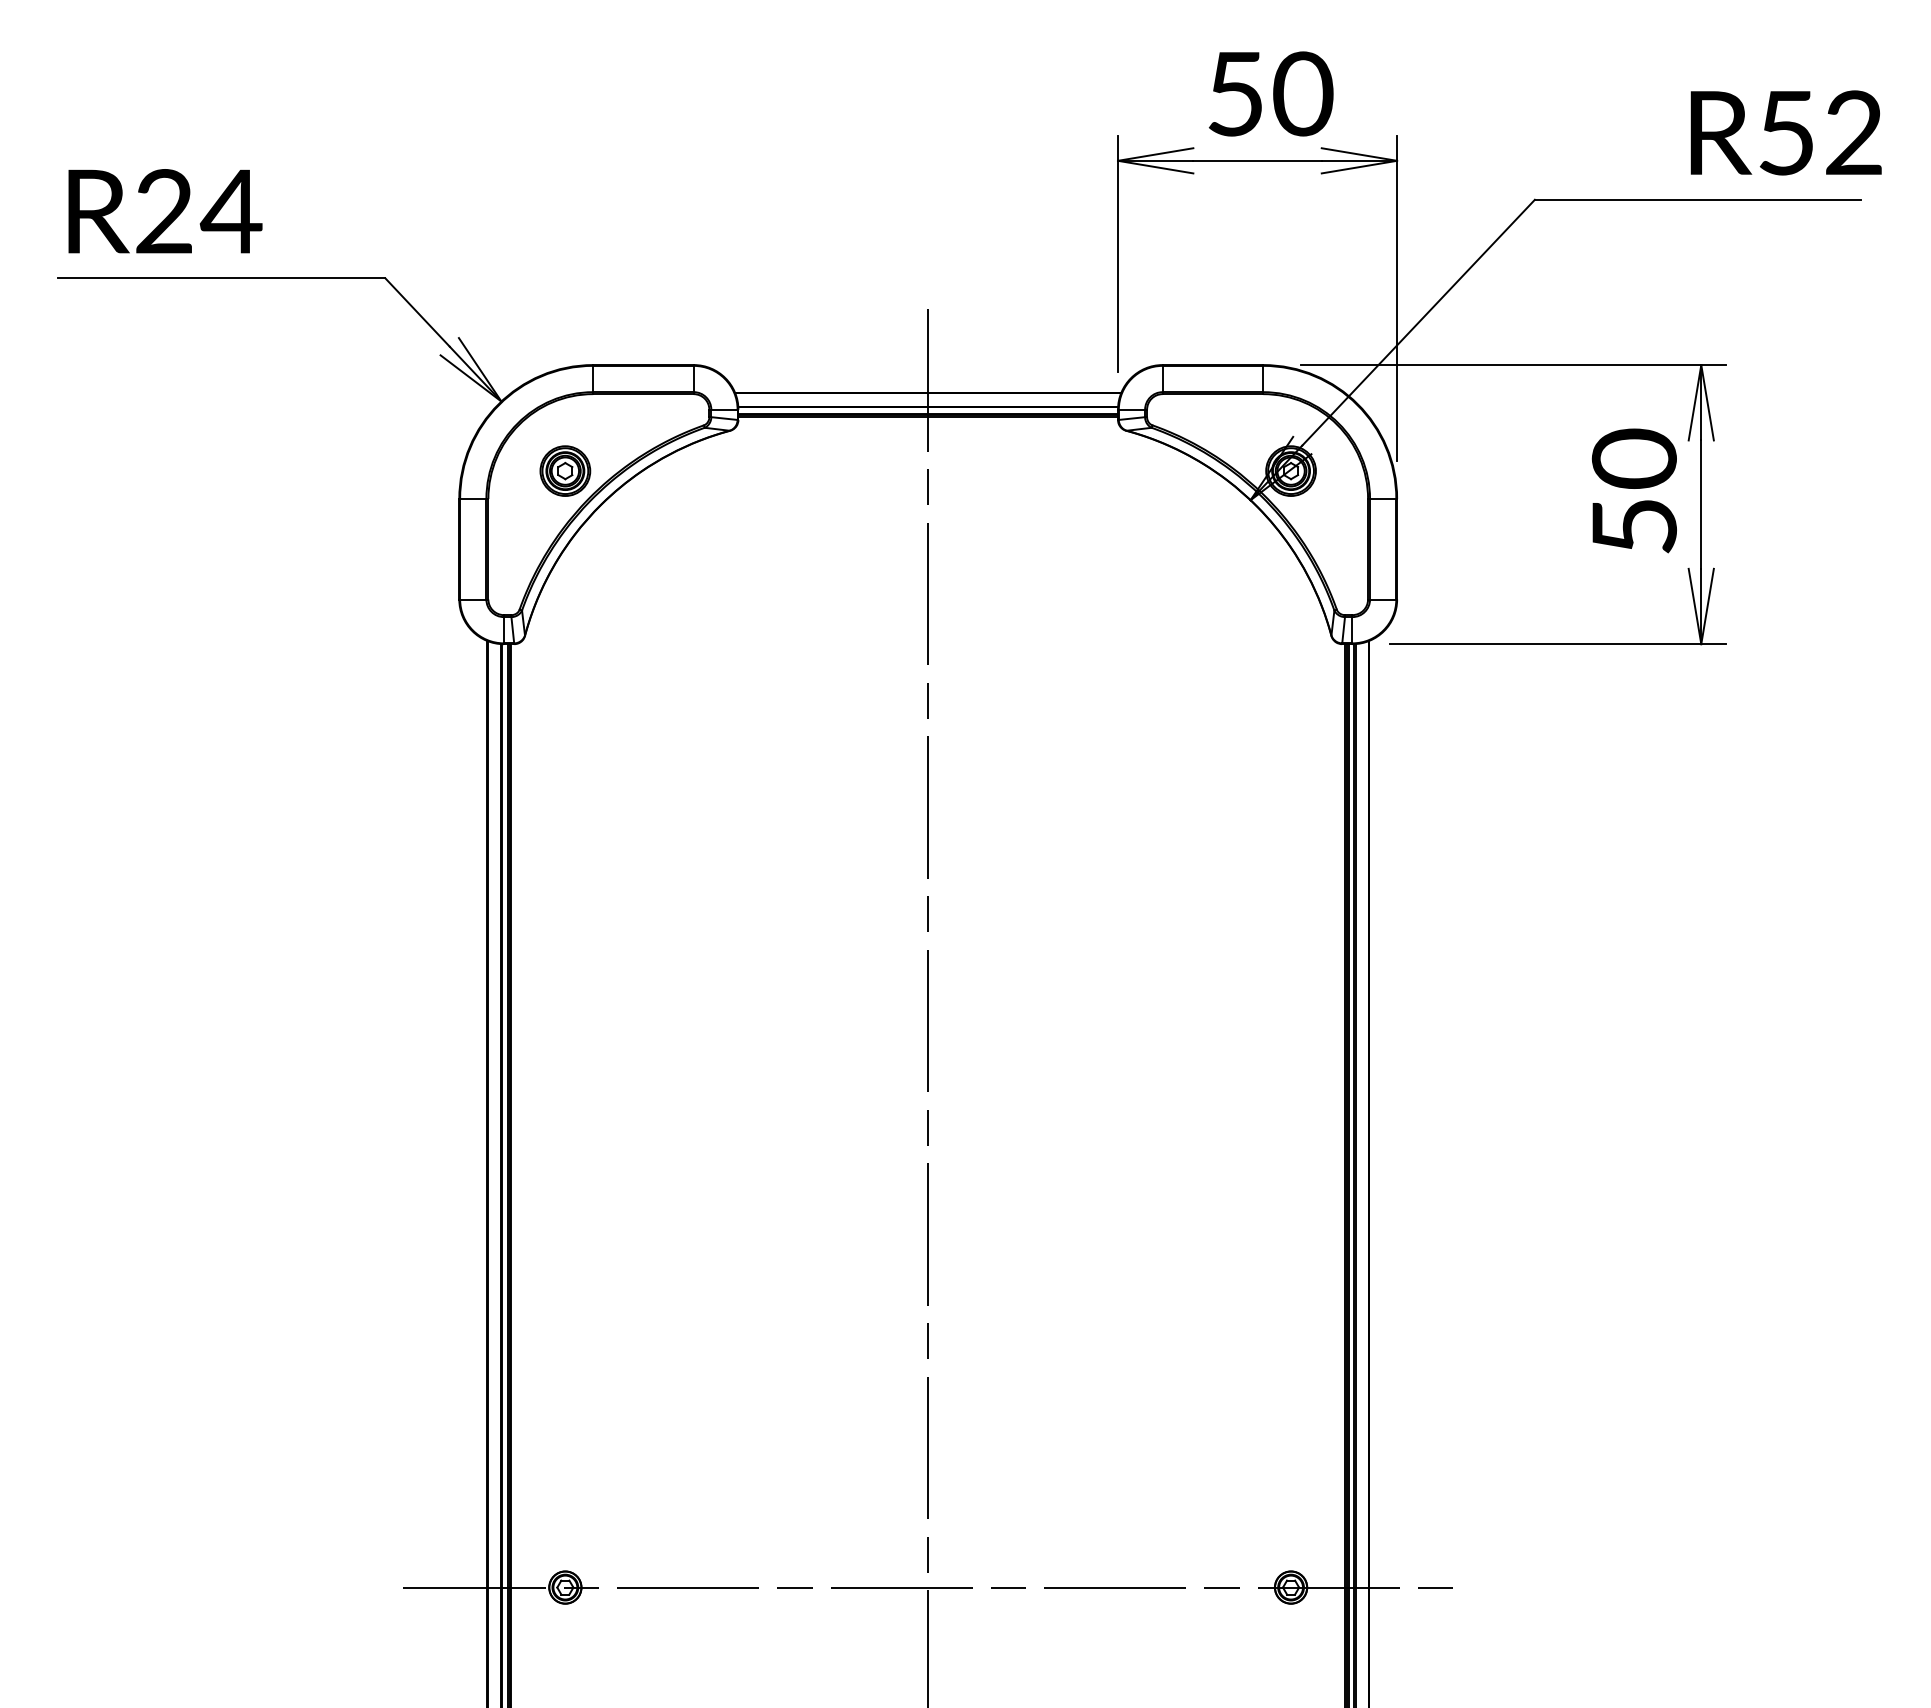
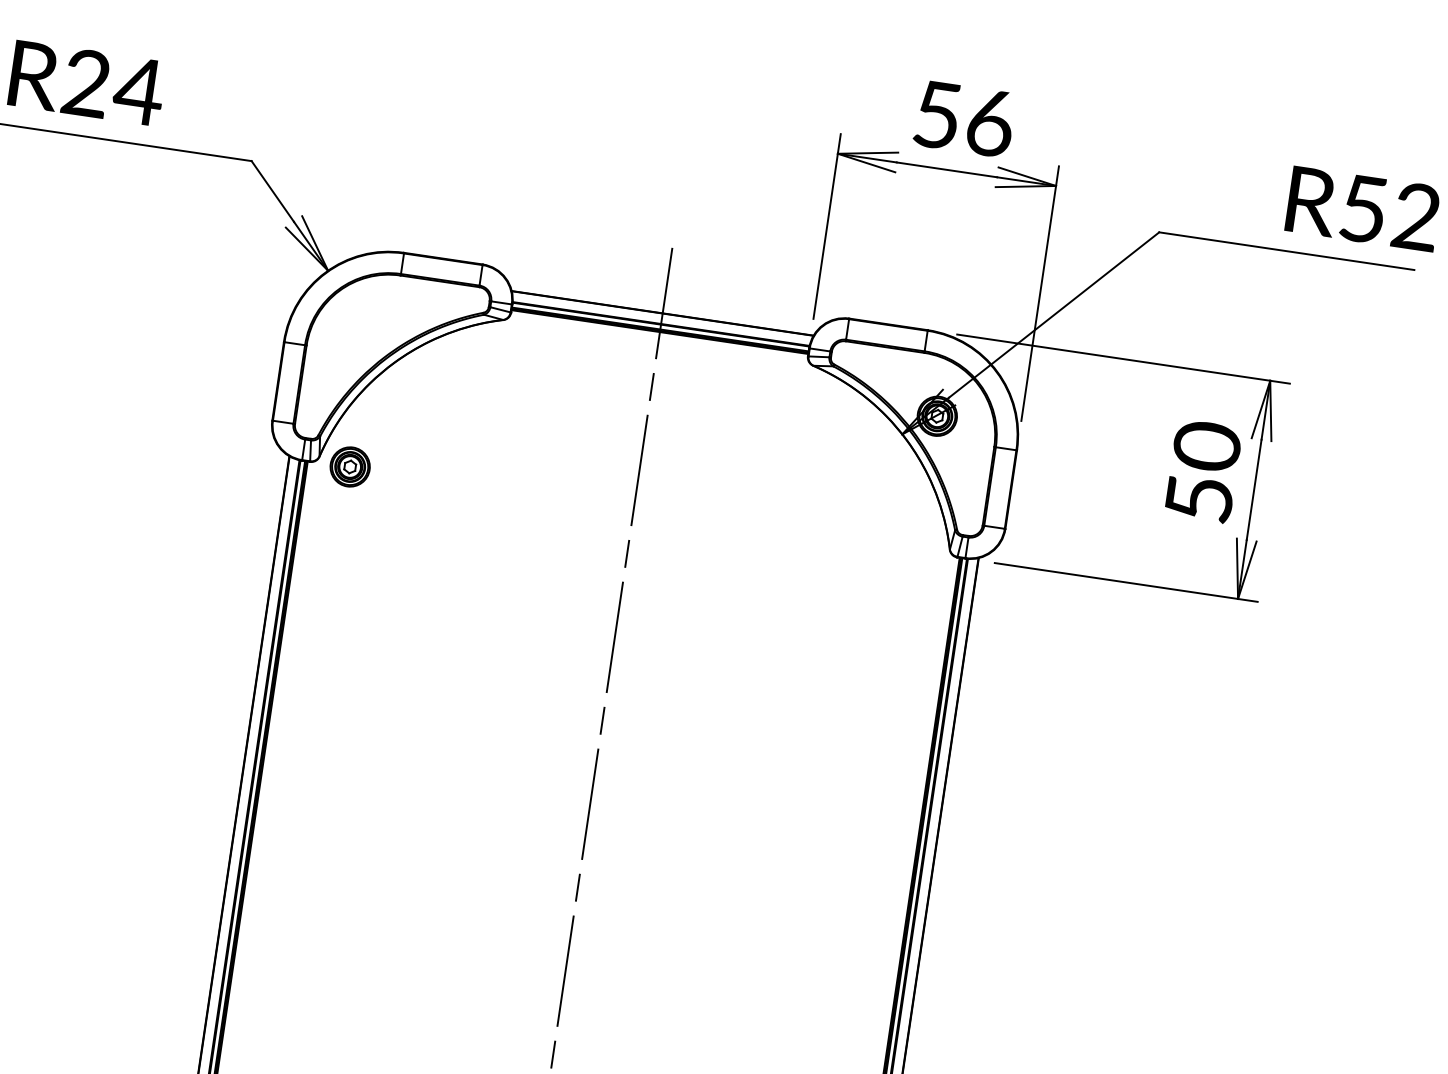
text: (1303, 93) -> (990, 122), 50 -> 56
part: (565, 470) -> (350, 466), moved

